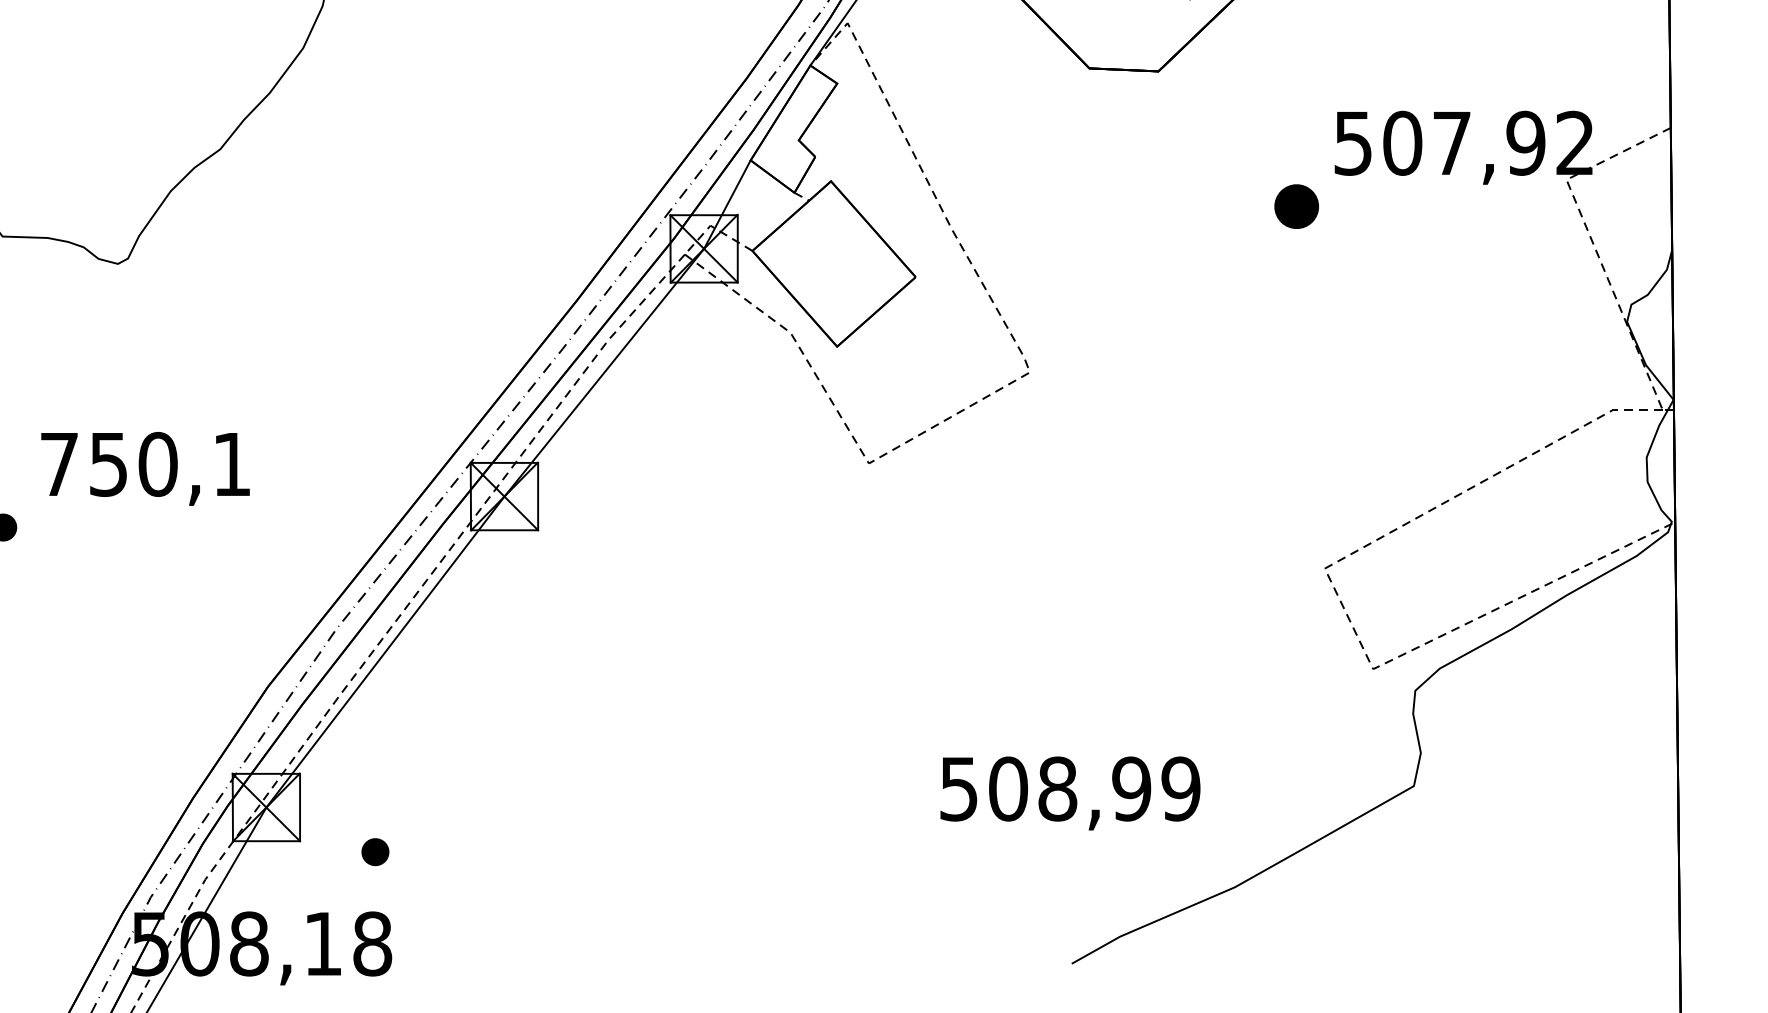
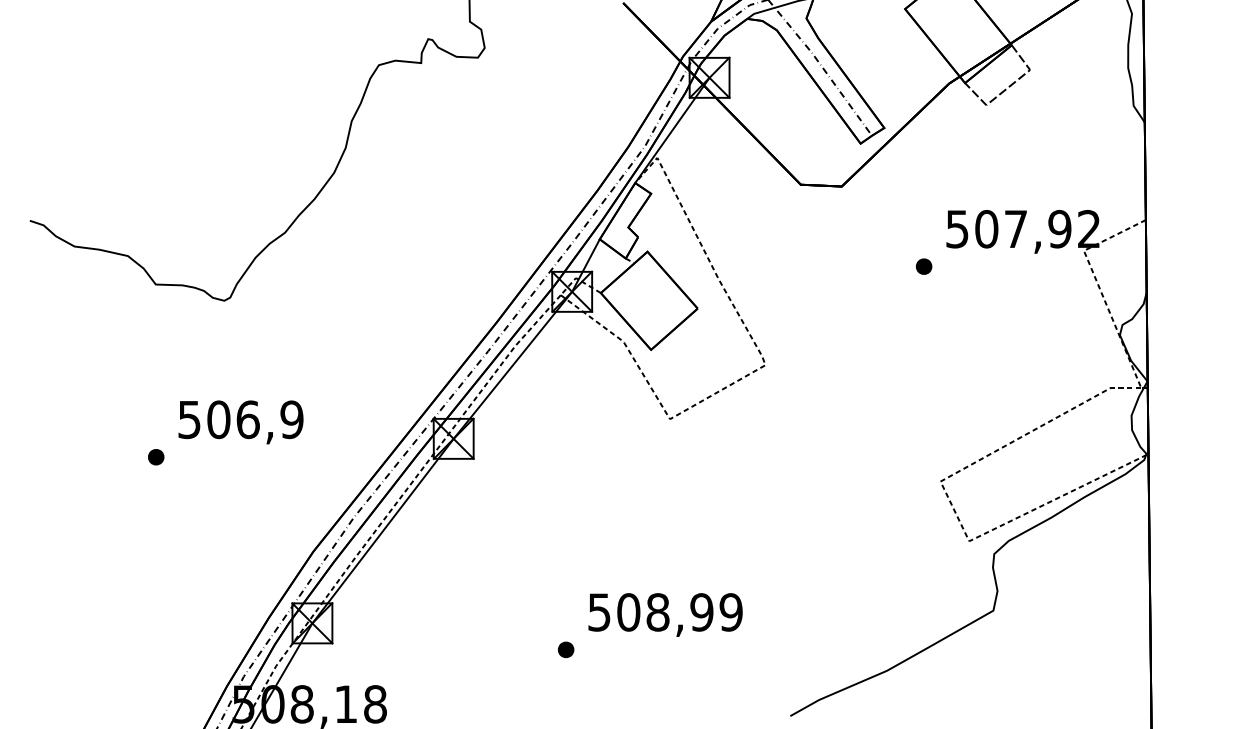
part: (1297, 206) -> (924, 266), size x0.62
text: (145, 463) -> (240, 419), 750,1 -> 506,9
text: (1070, 792) -> (665, 614), moved
part: (376, 851) -> (566, 649), moved

